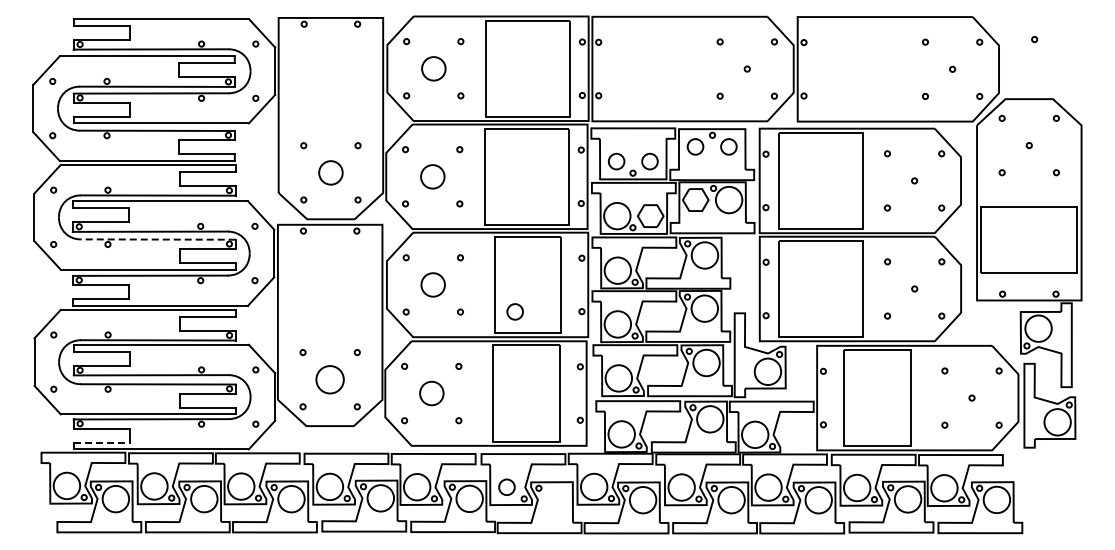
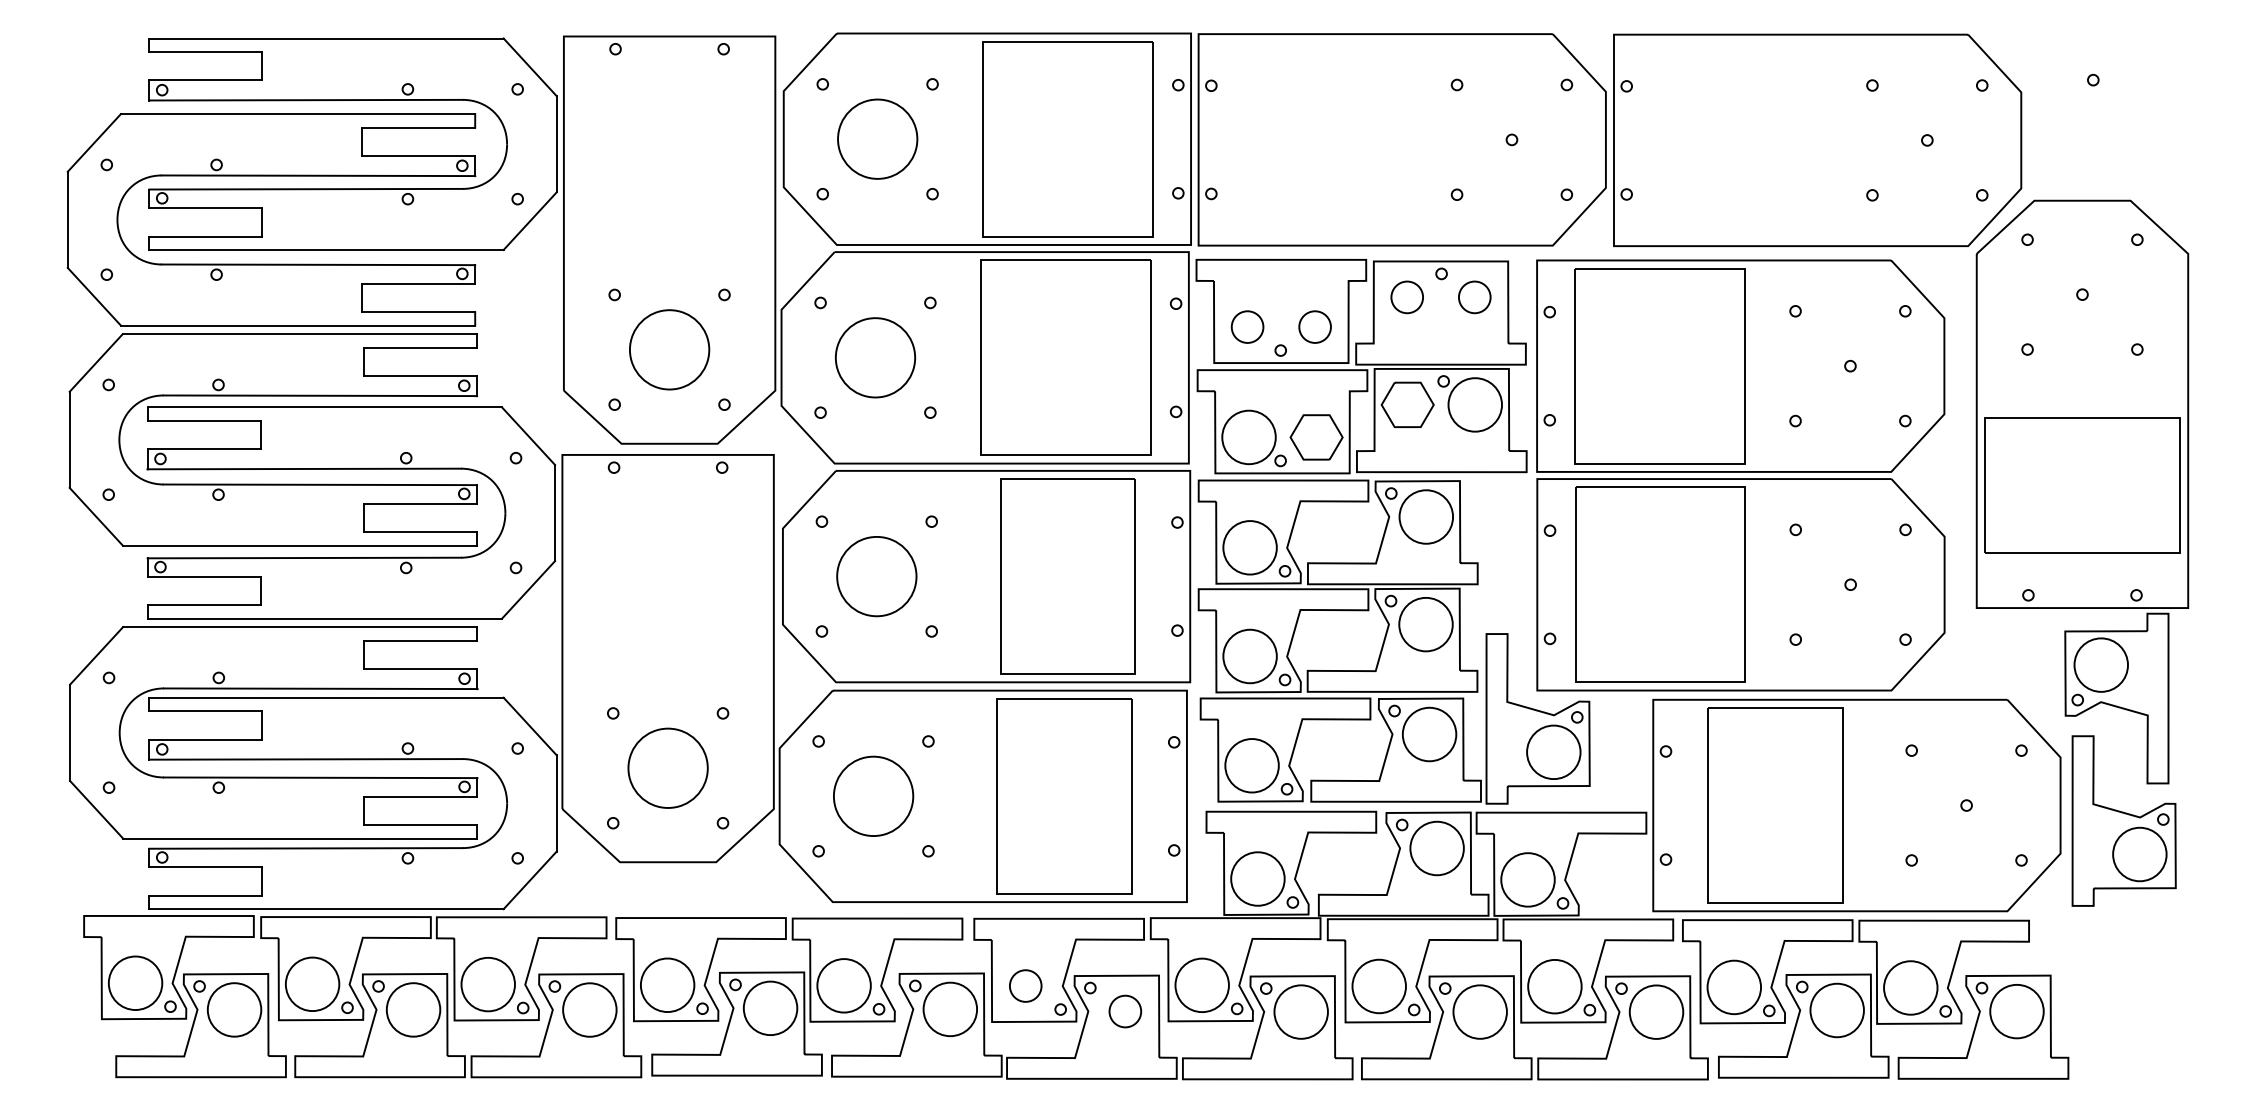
part: (433, 68) -> (877, 138), size x1.67
part: (330, 172) -> (668, 349), size x1.67
part: (432, 176) -> (875, 357), size x1.67
line: (157, 239) -> (318, 484), dashed -> solid
part: (432, 284) -> (875, 575), size x1.67
part: (514, 311) -> (1123, 1010), moved
part: (329, 379) -> (666, 767), size x1.43
part: (431, 393) -> (873, 796), size x1.67
line: (101, 442) -> (205, 895), dashed -> solid

